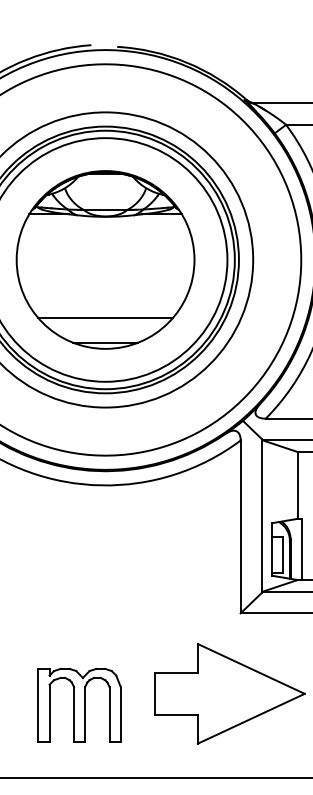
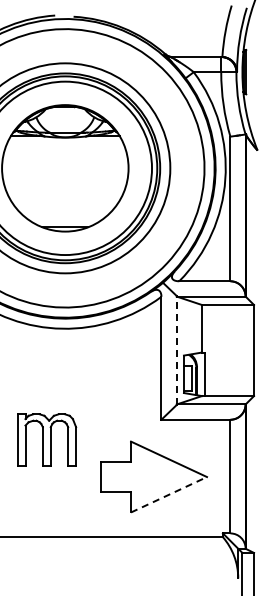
line: (105, 317) -> (65, 209), removed
line: (261, 515) -> (176, 350), solid -> dashed
part: (80, 704) -> (47, 439), moved
line: (252, 718) -> (169, 494), solid -> dashed

